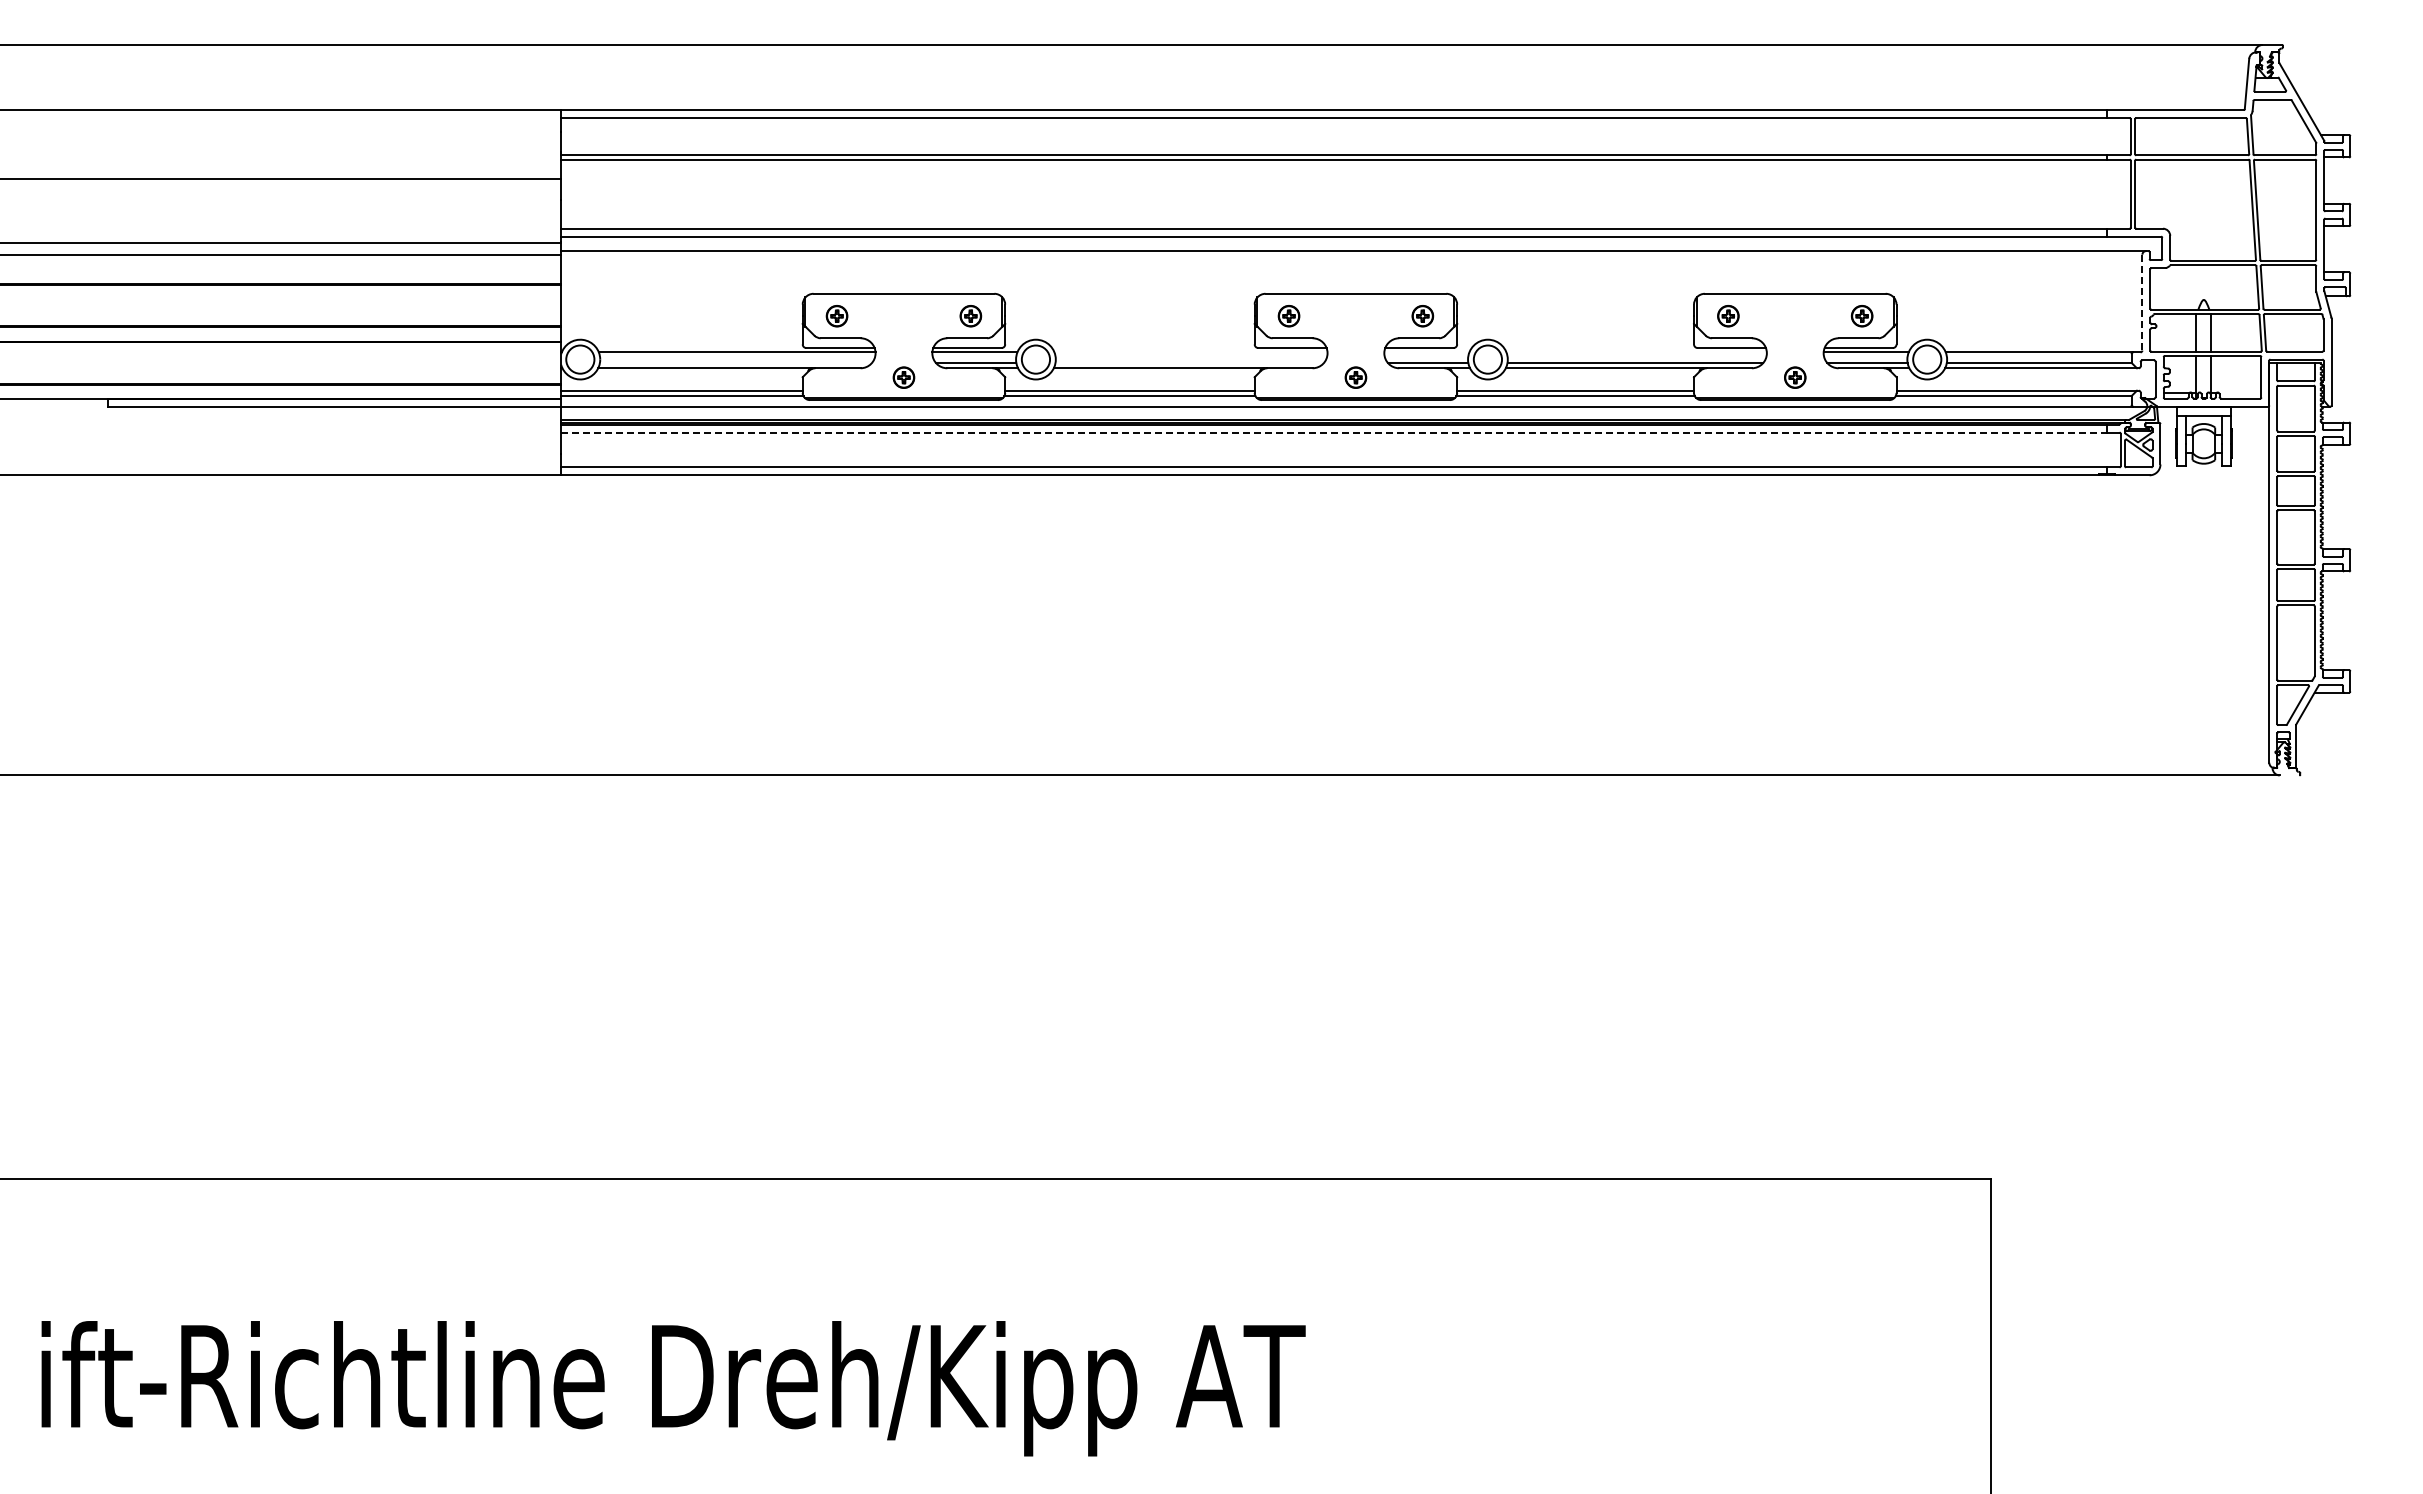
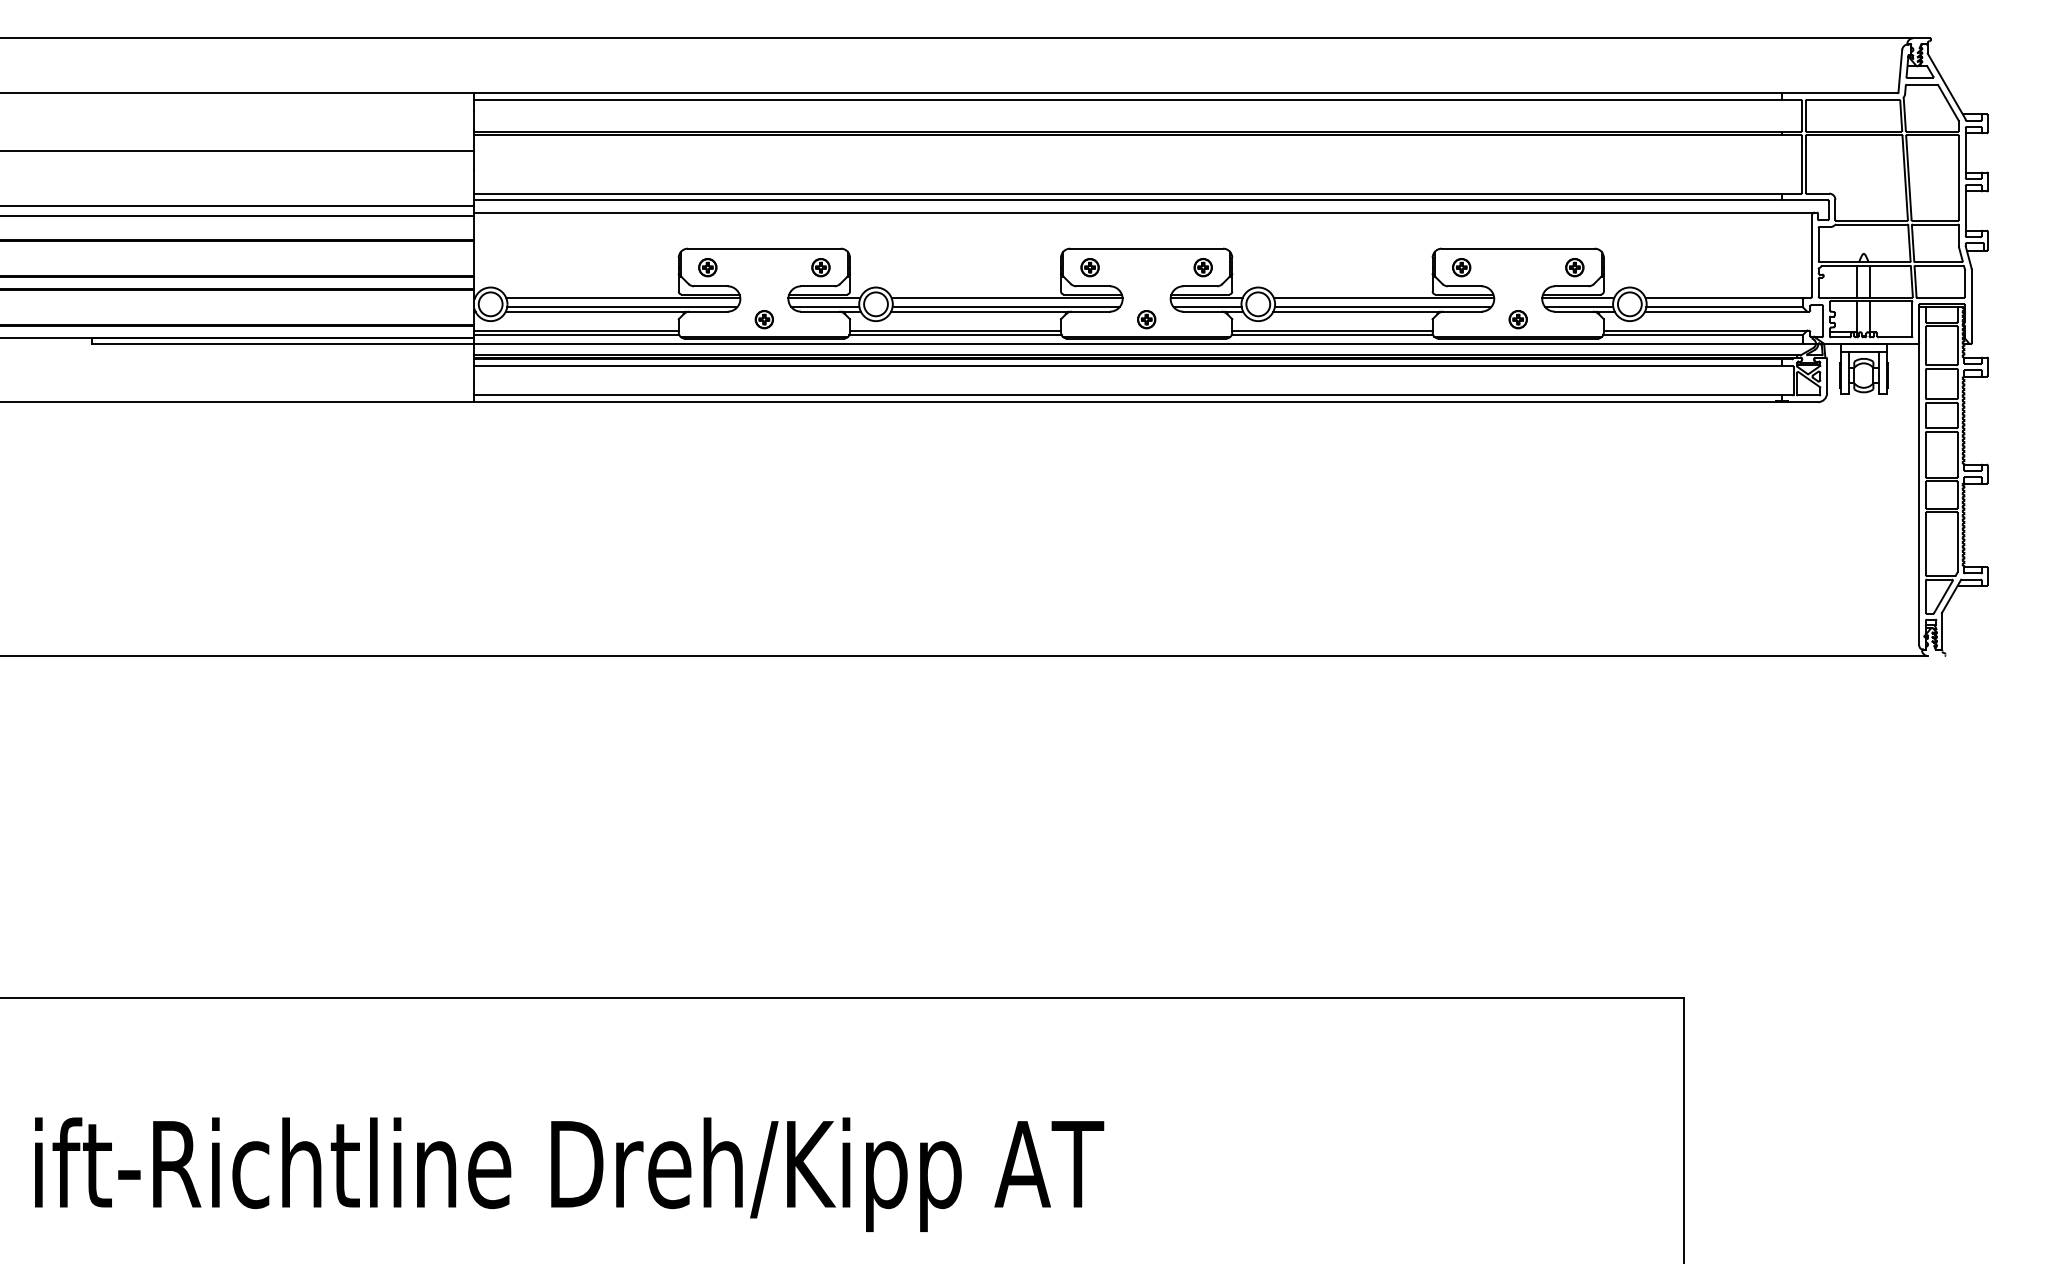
line: (2142, 302) -> (1811, 256), dashed -> solid
line: (1190, 352) -> (1006, 298), added
line: (1426, 352) -> (1206, 298), added
line: (1636, 352) -> (1383, 298), added
line: (735, 362) -> (621, 306), added
line: (1189, 362) -> (1005, 306), added
line: (1334, 432) -> (1128, 365), dashed -> solid

